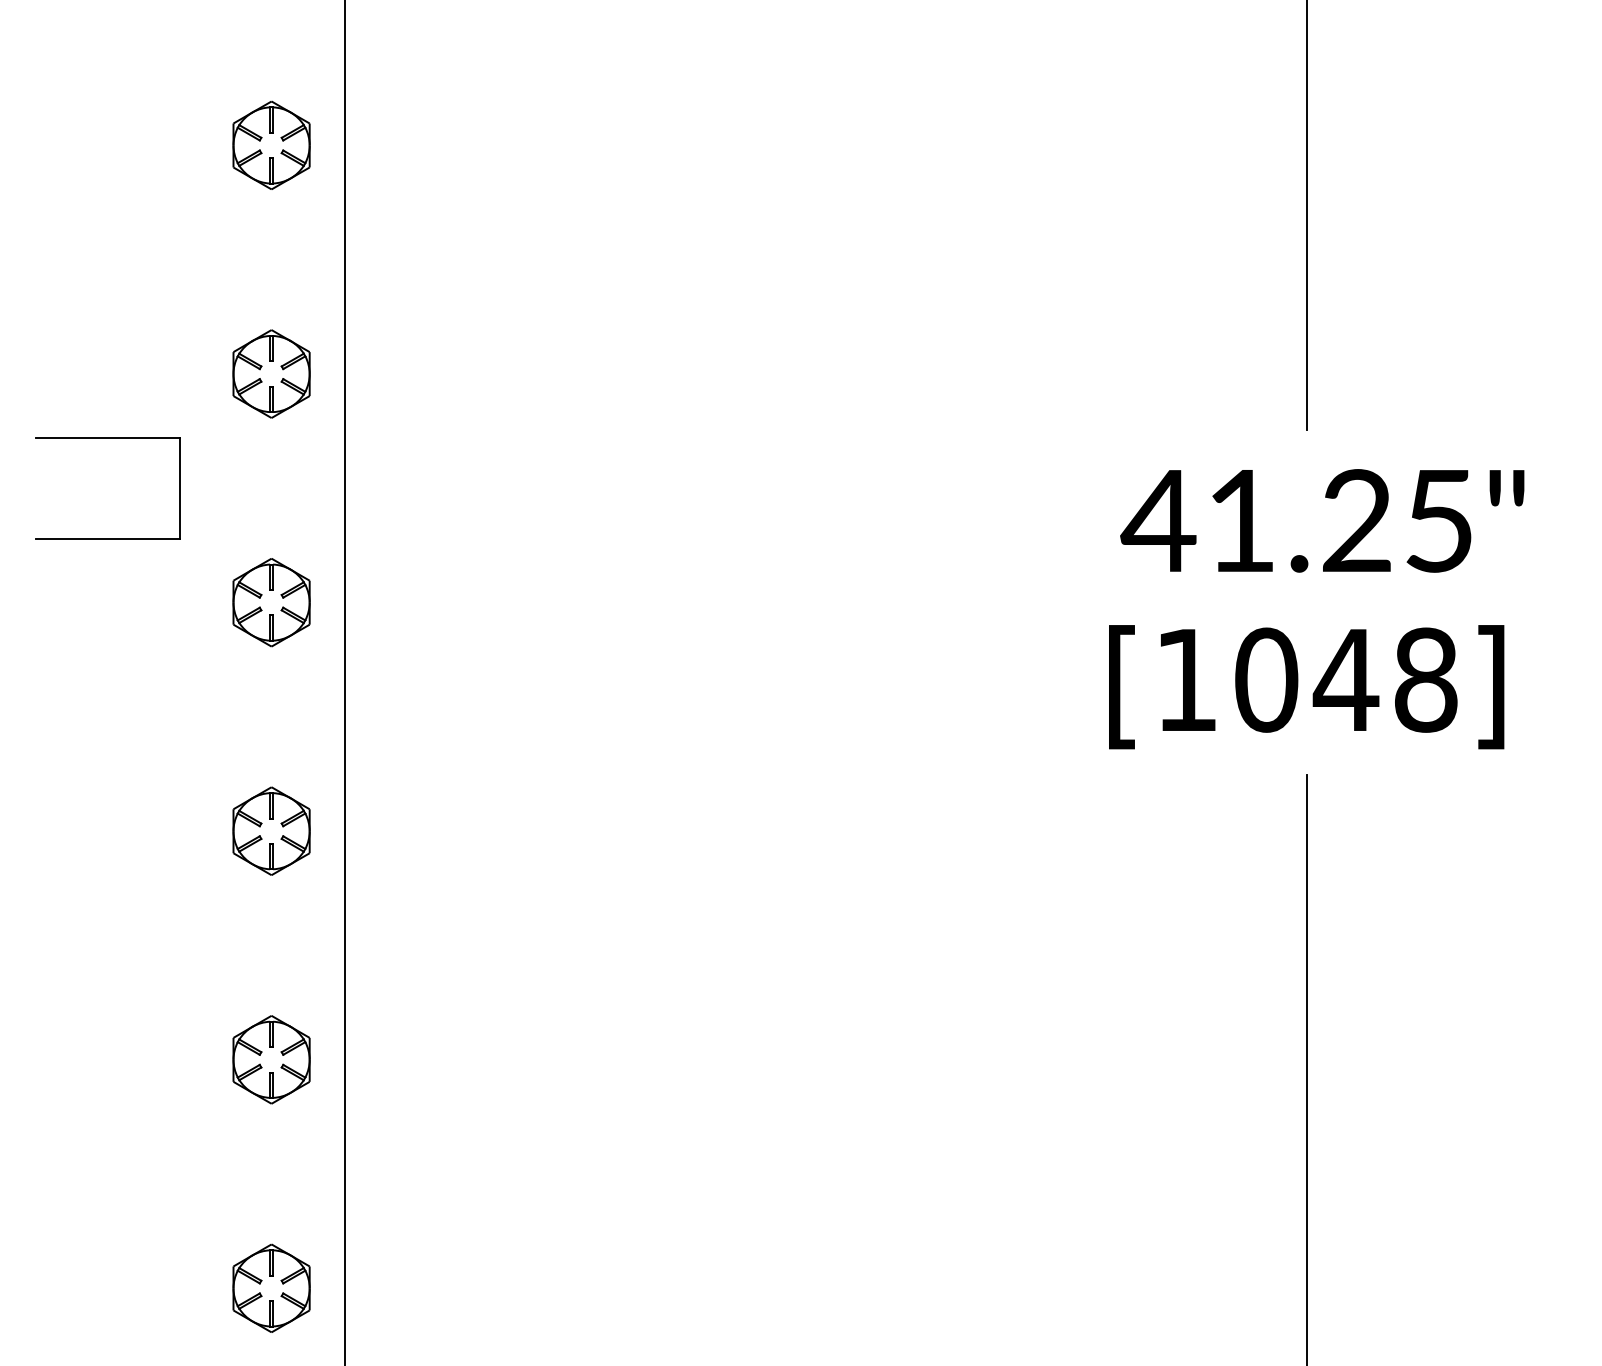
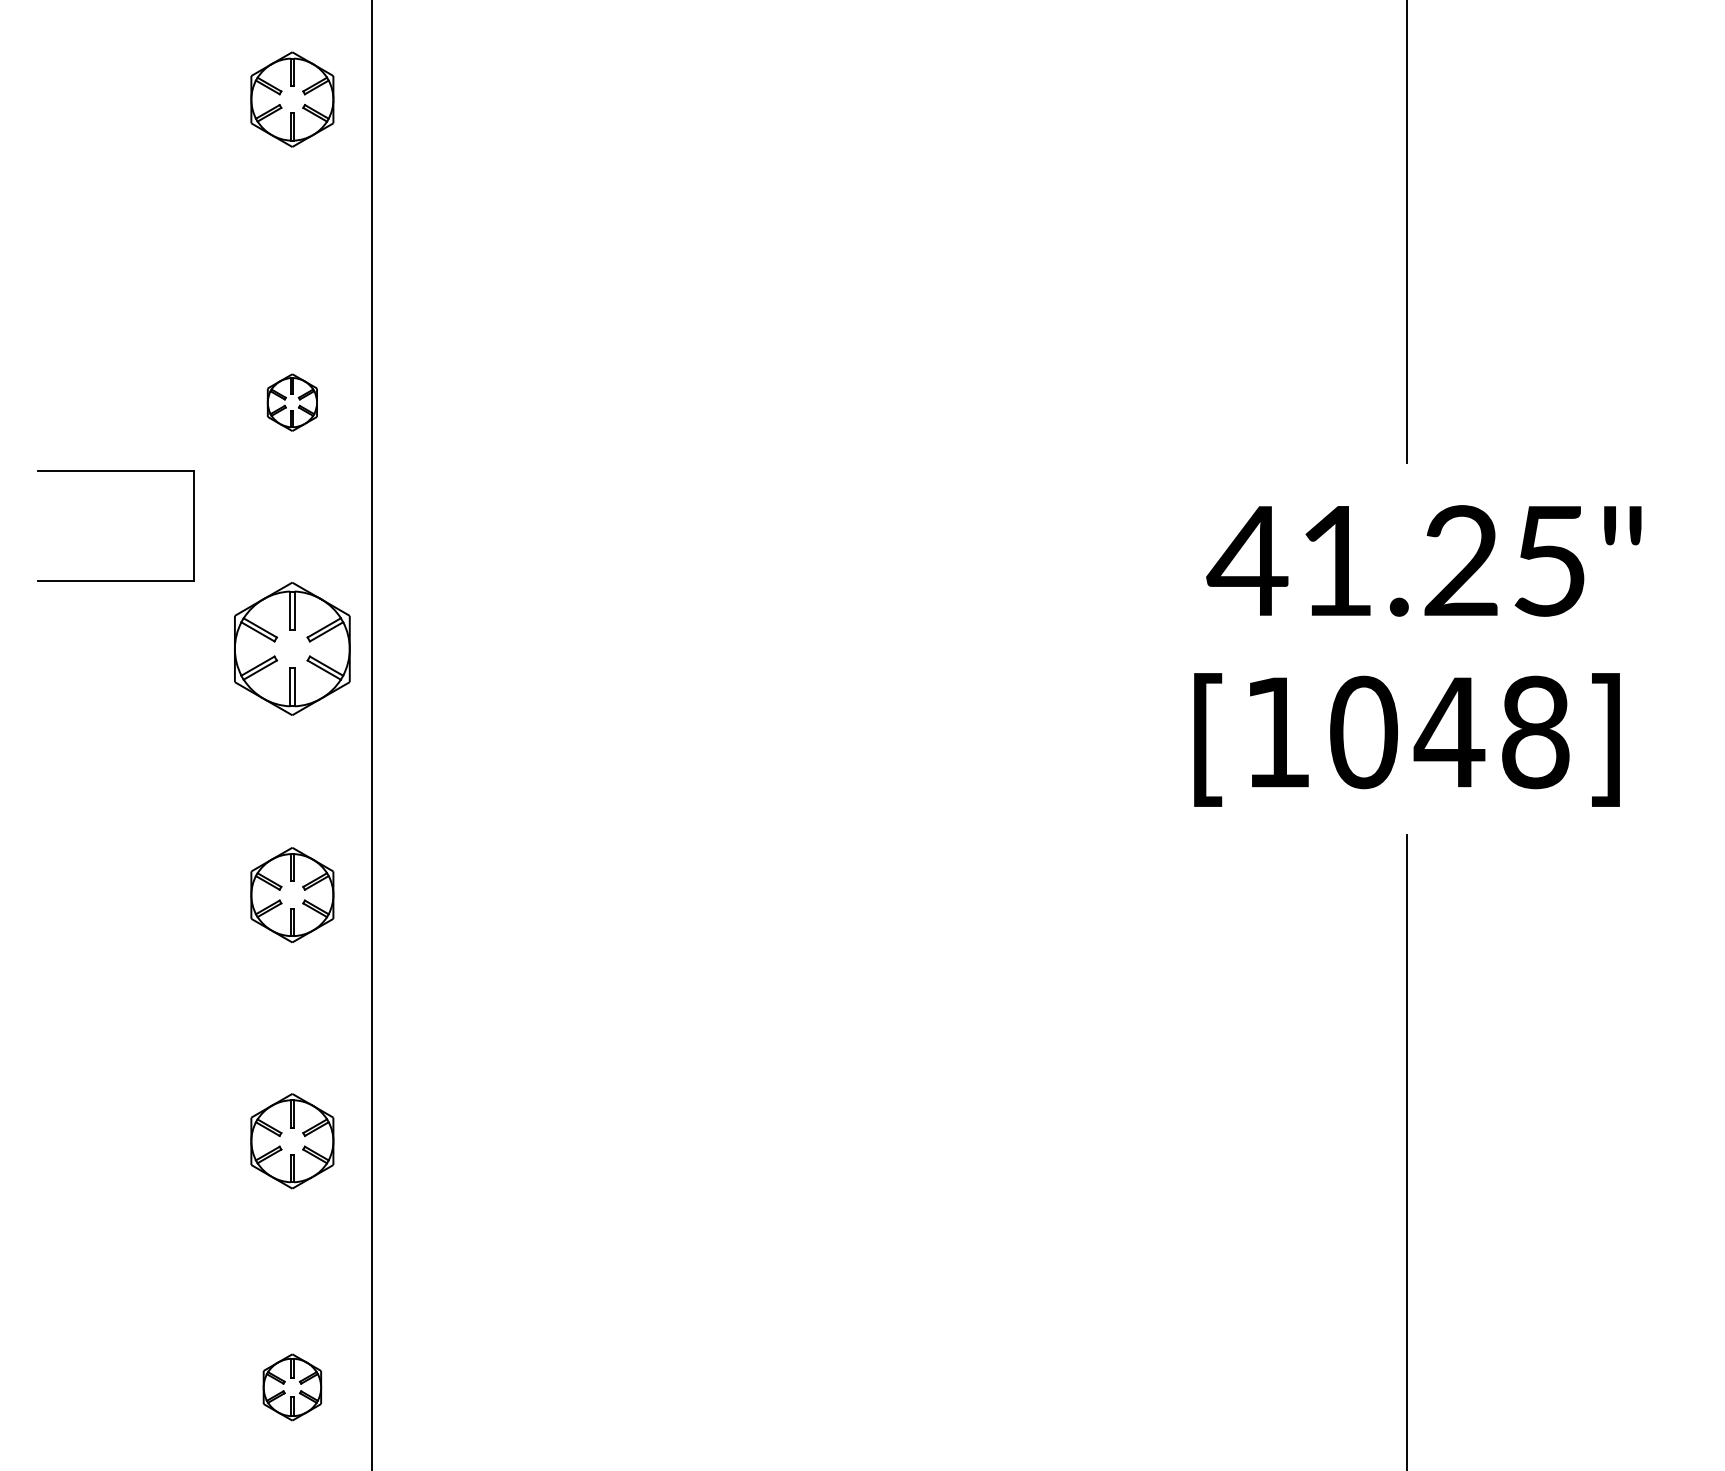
part: (271, 145) -> (292, 99), moved
part: (271, 373) -> (292, 402), size x0.6
part: (271, 602) -> (292, 648), size x1.4
part: (271, 1288) -> (292, 1387), size x0.7

